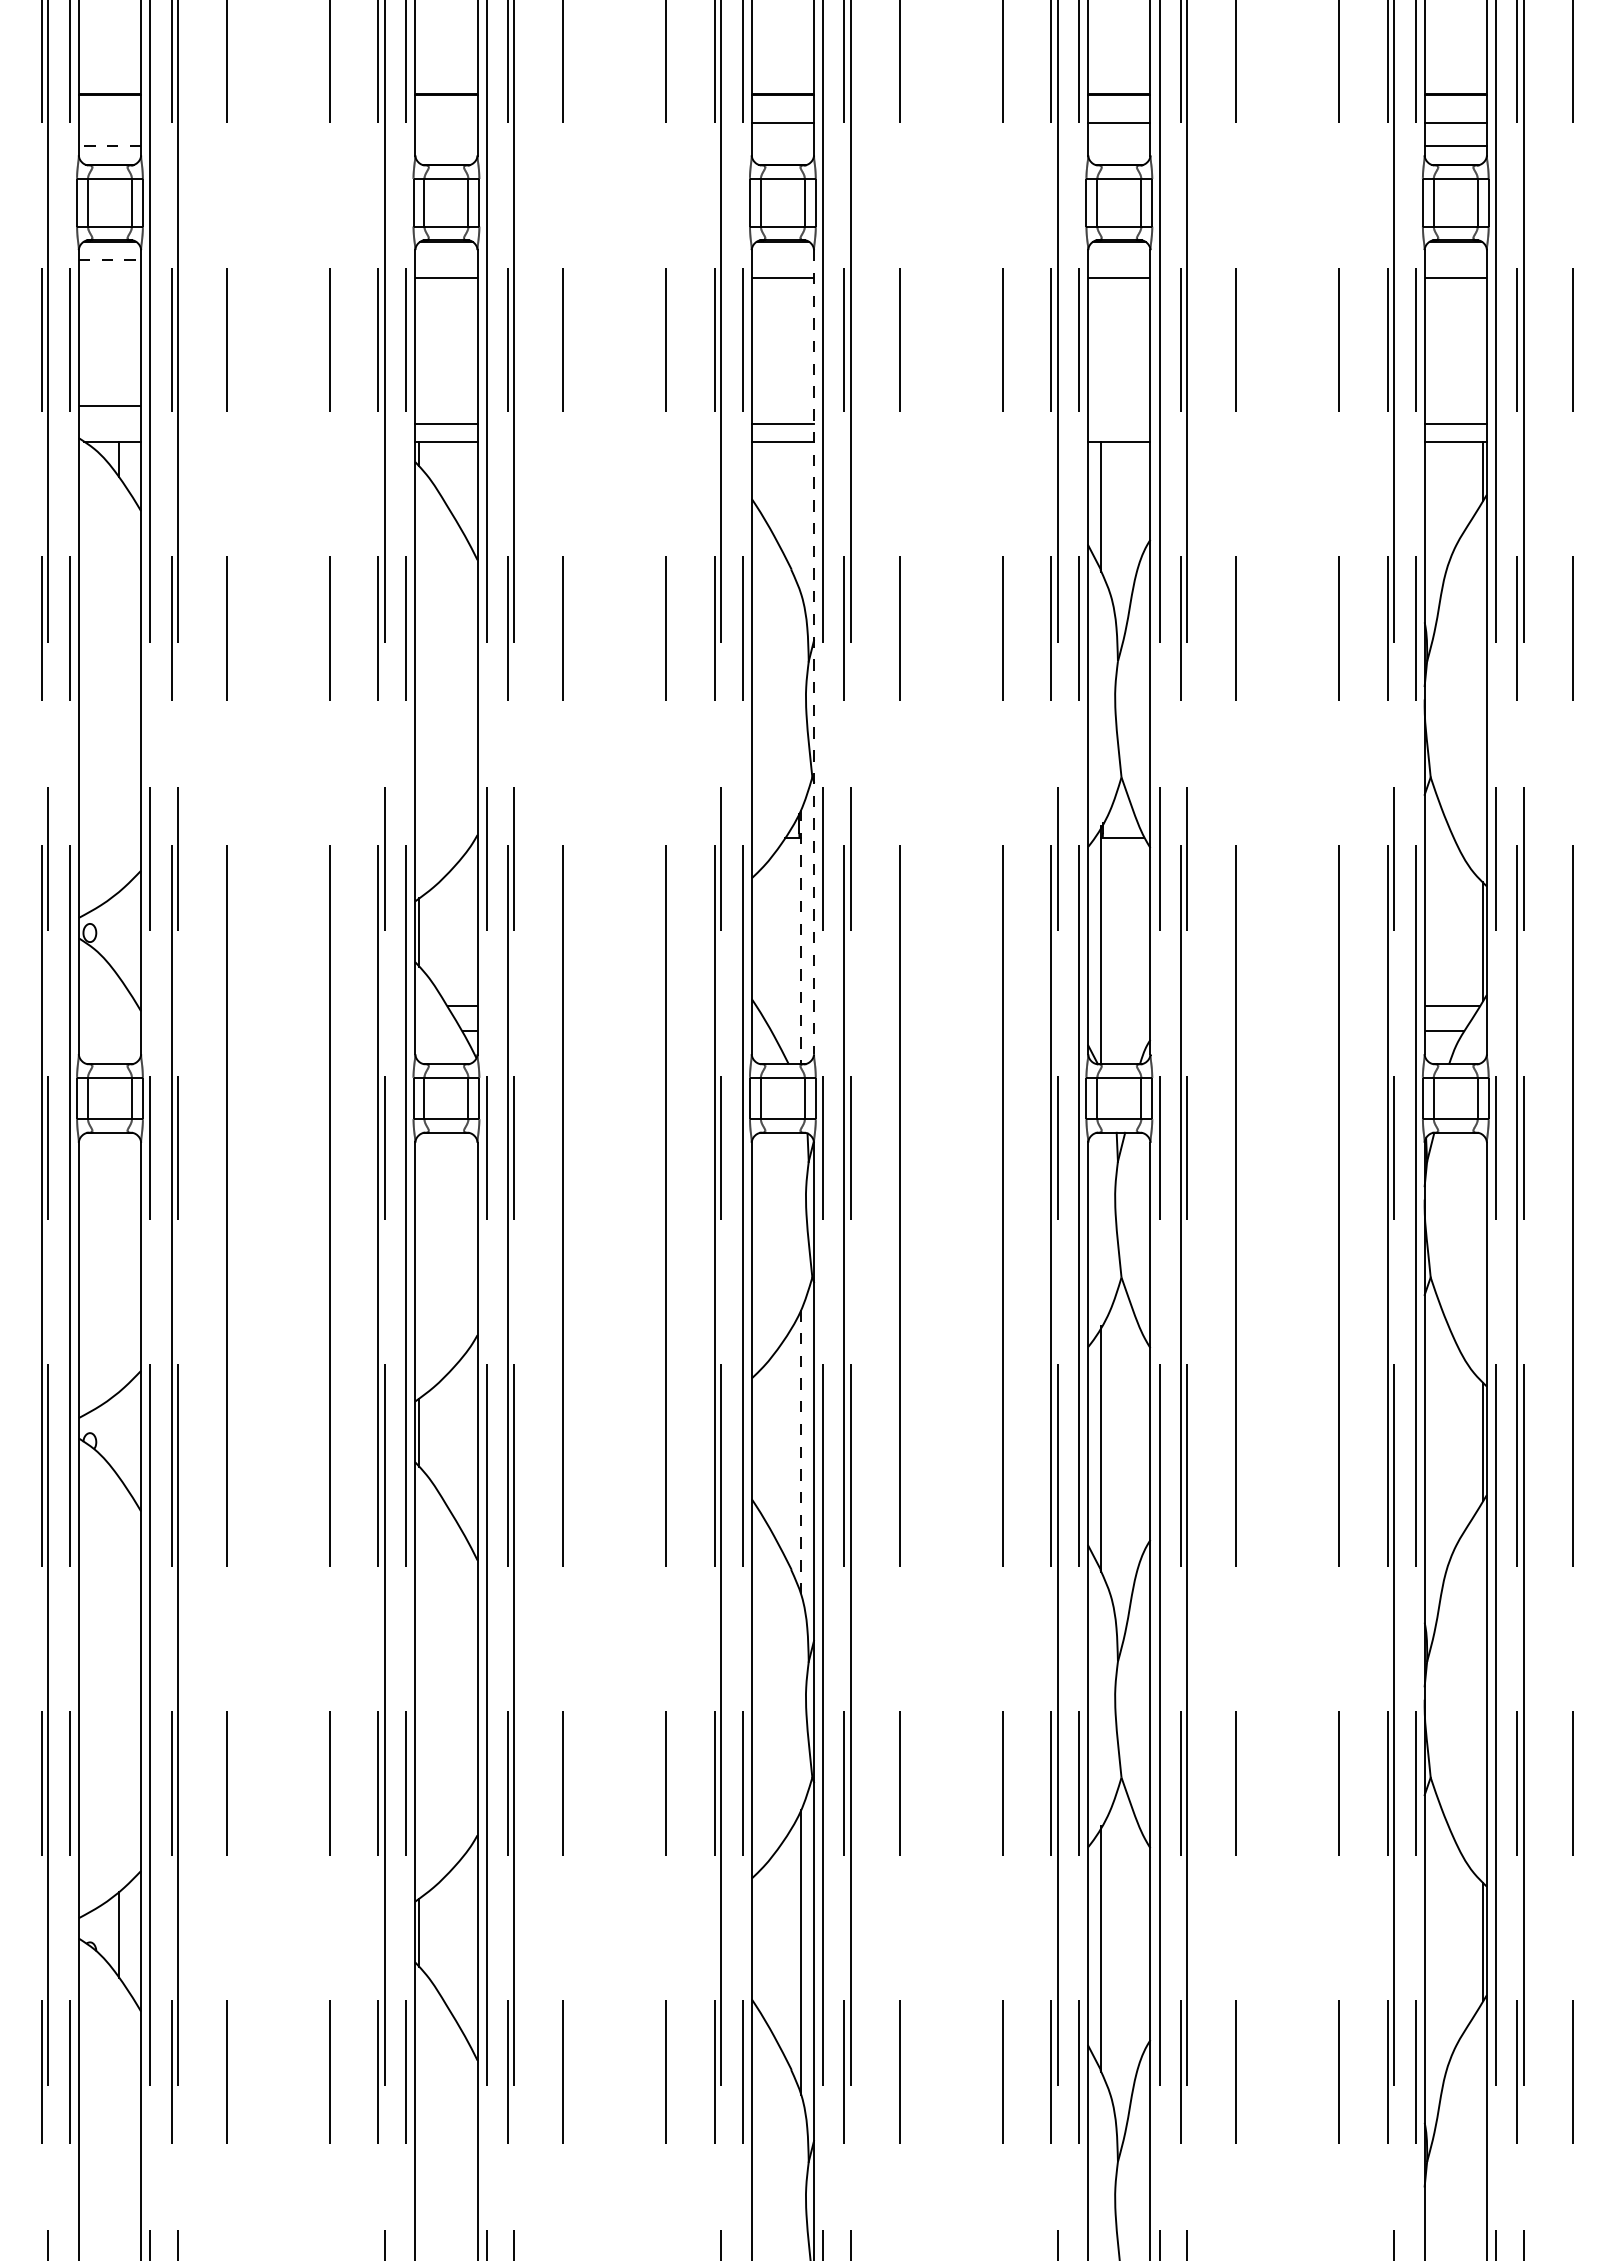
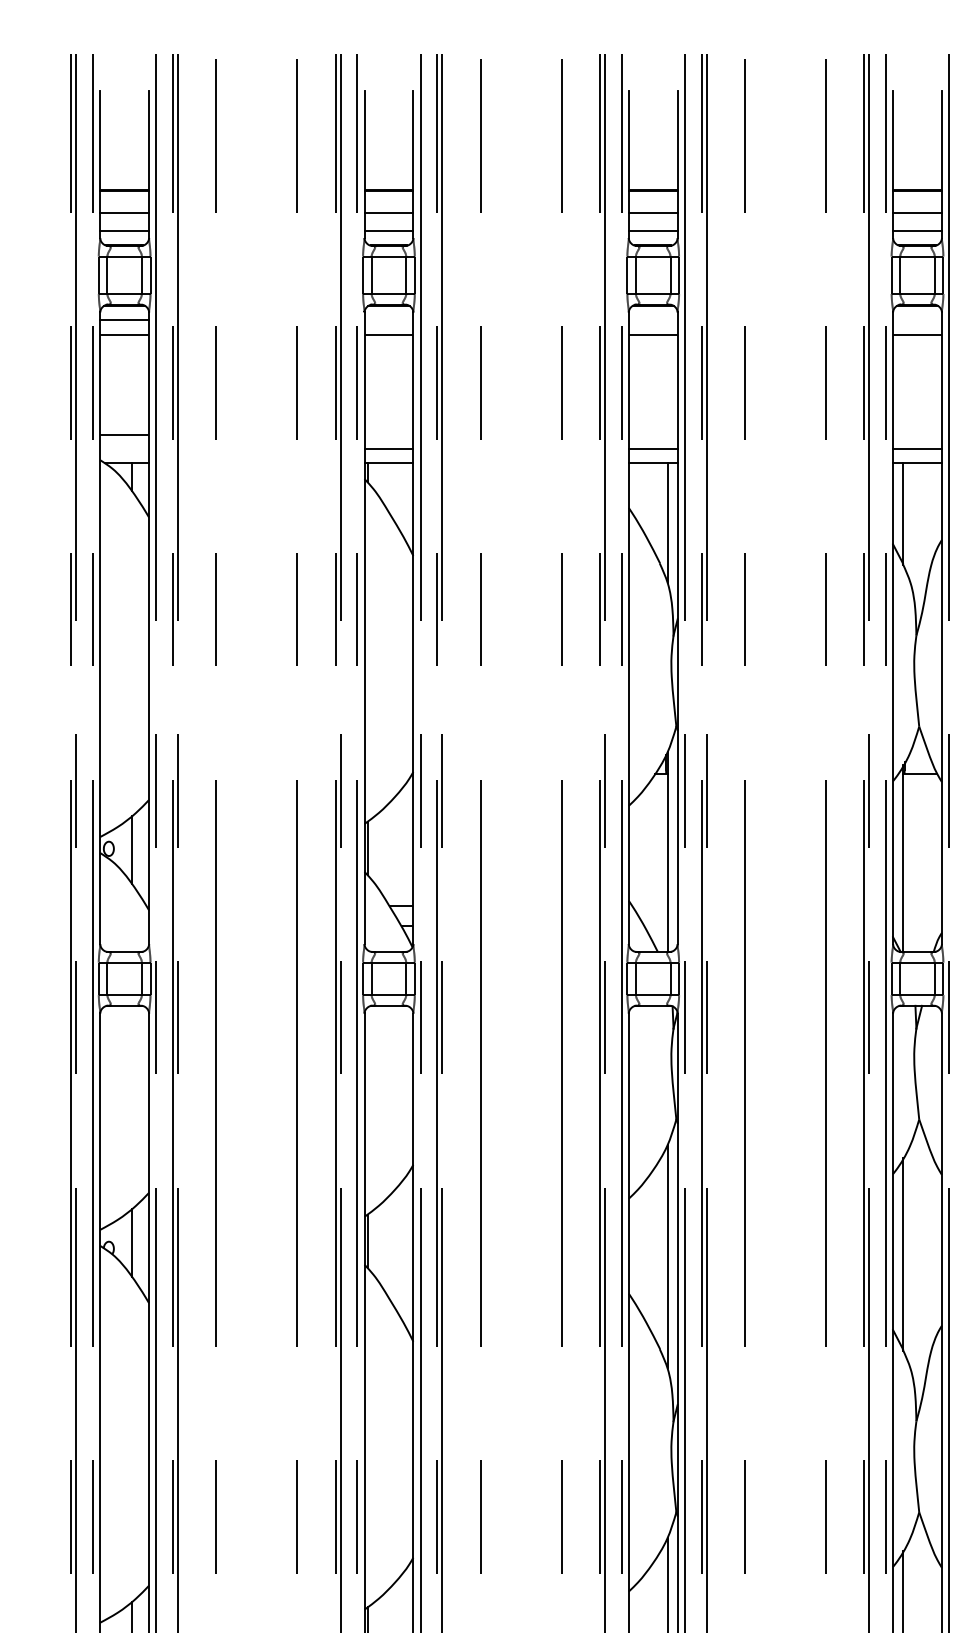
line: (109, 123) -> (124, 213), added
line: (446, 123) -> (388, 213), added
line: (109, 146) -> (124, 231), dashed -> solid
line: (446, 146) -> (388, 231), added
line: (782, 146) -> (652, 231), added
line: (1119, 146) -> (917, 231), added
line: (110, 260) -> (125, 320), dashed -> solid
line: (109, 278) -> (124, 334), added
line: (1119, 423) -> (917, 448), added
line: (801, 517) -> (667, 522), added
line: (814, 652) -> (678, 628), dashed -> solid
line: (119, 934) -> (132, 850), added
line: (801, 937) -> (667, 852), dashed -> solid
line: (119, 1434) -> (132, 1242), added
line: (801, 1452) -> (667, 1256), dashed -> solid

